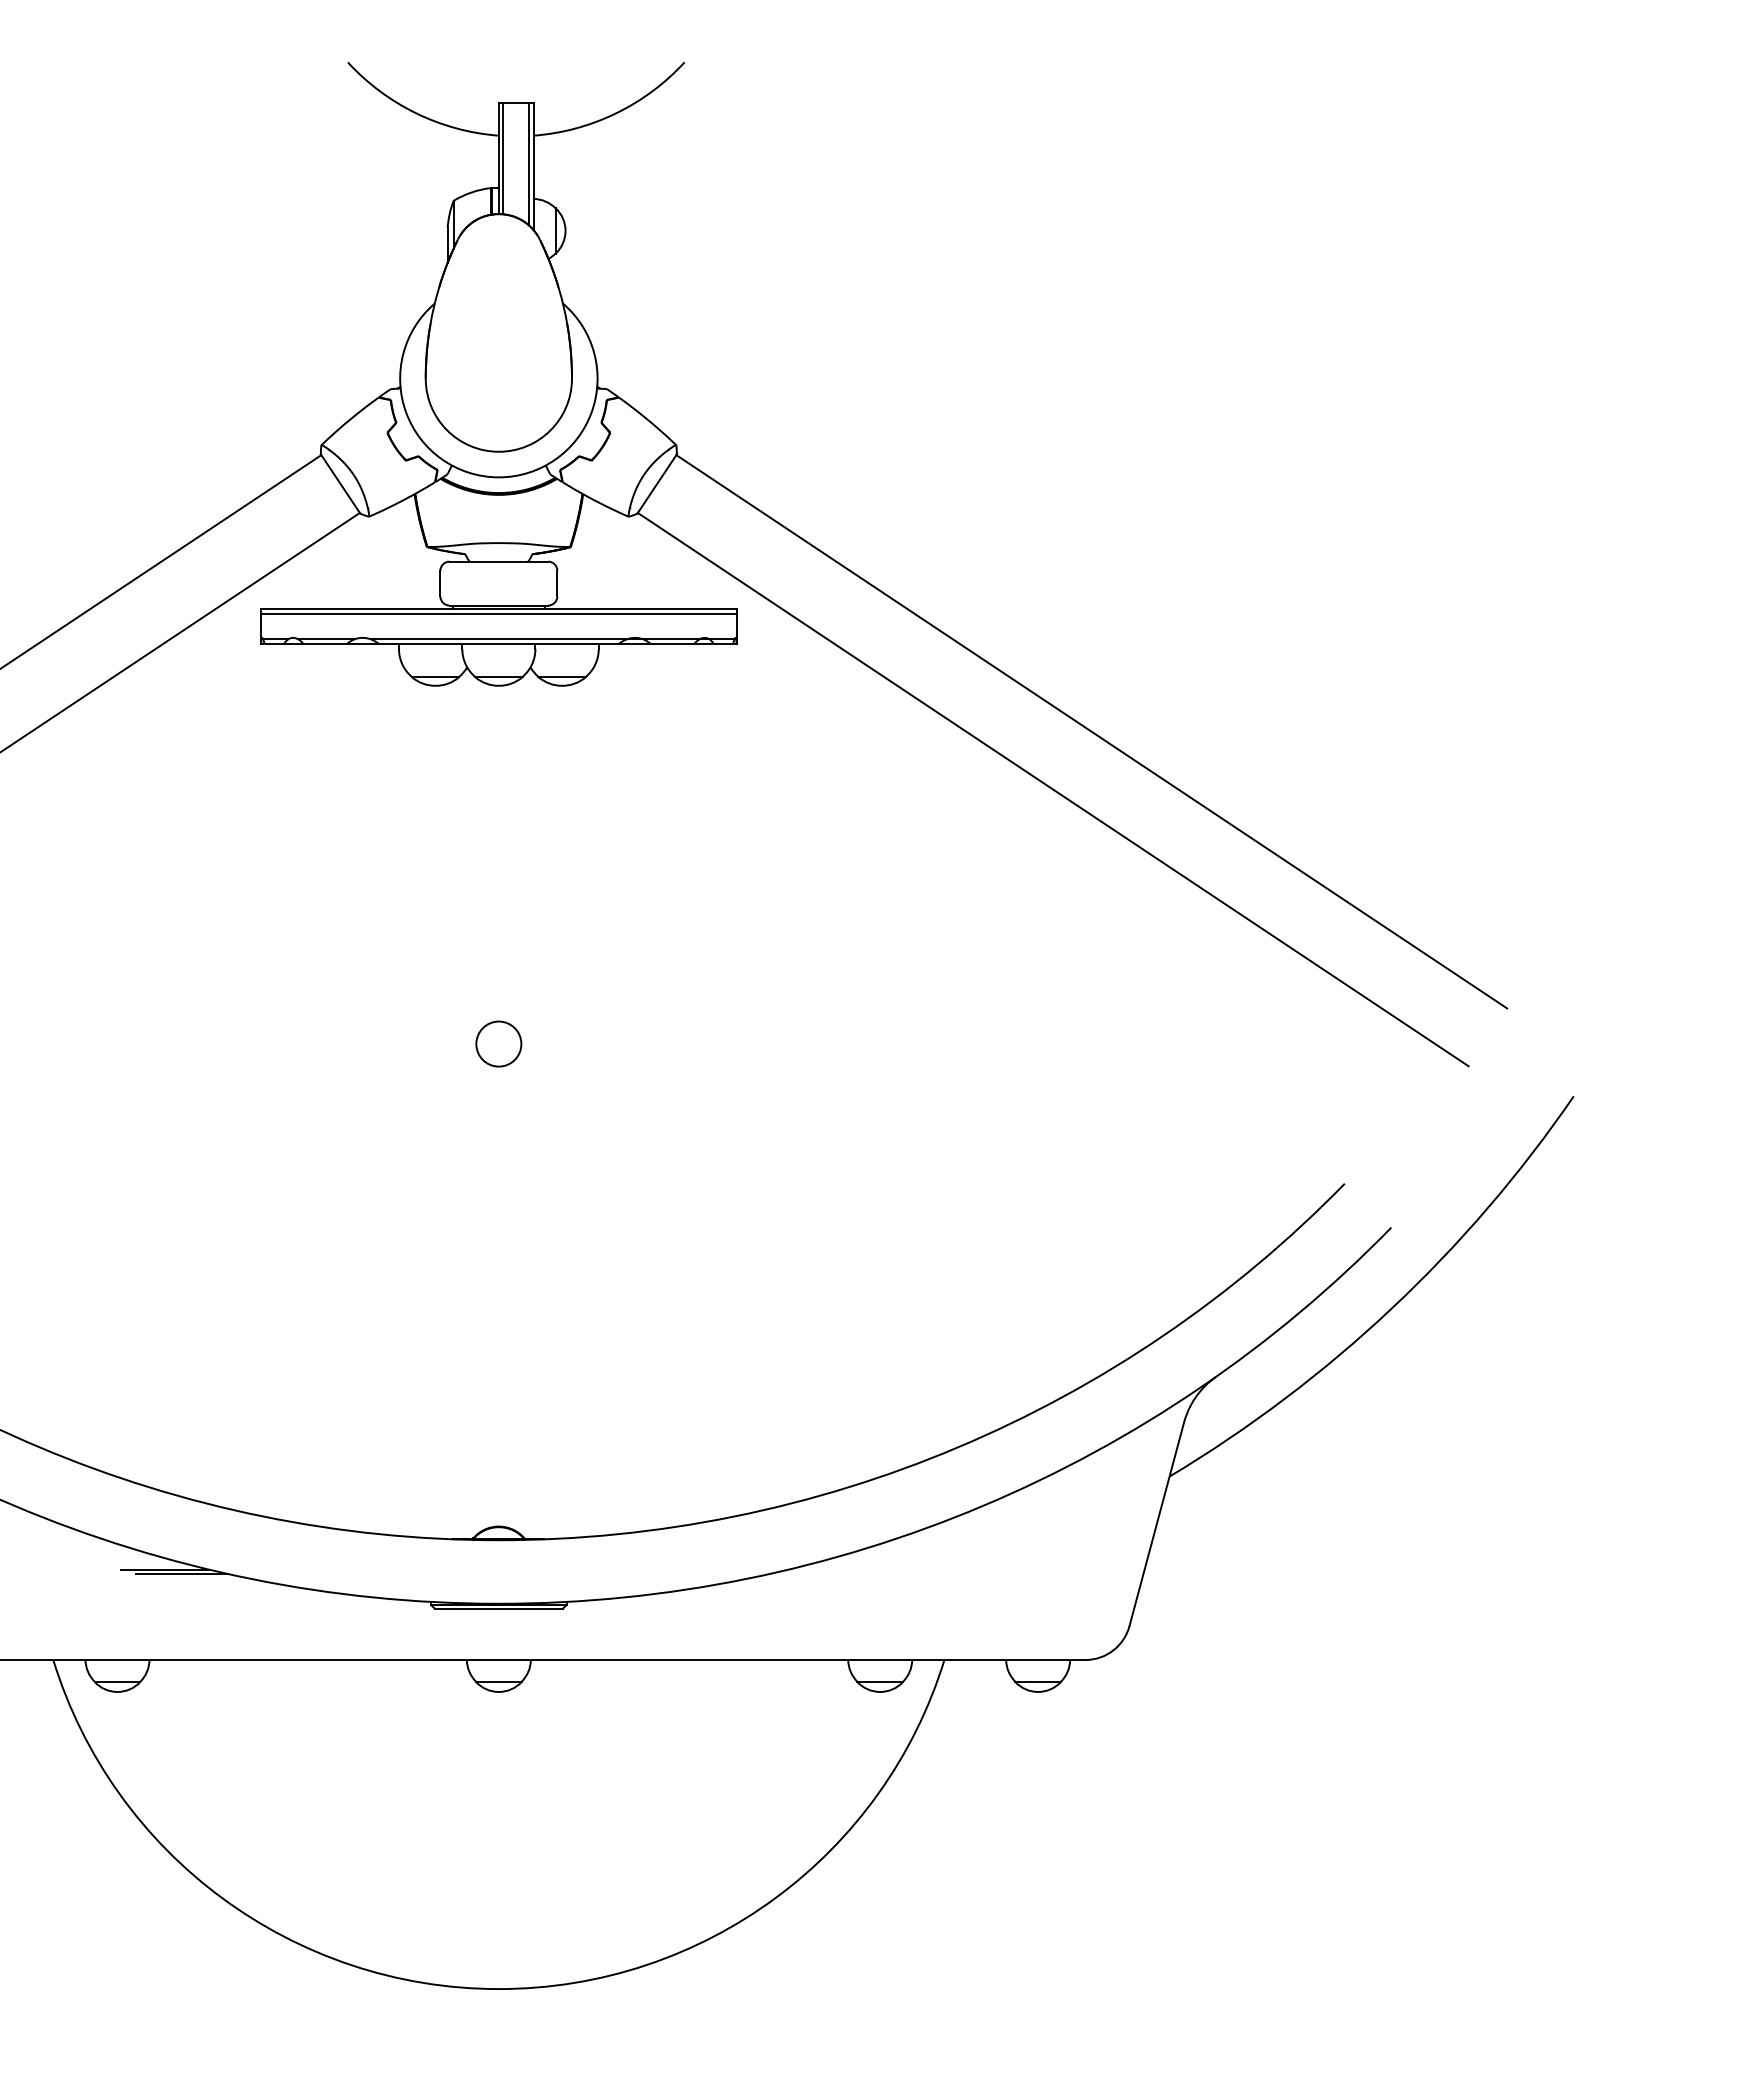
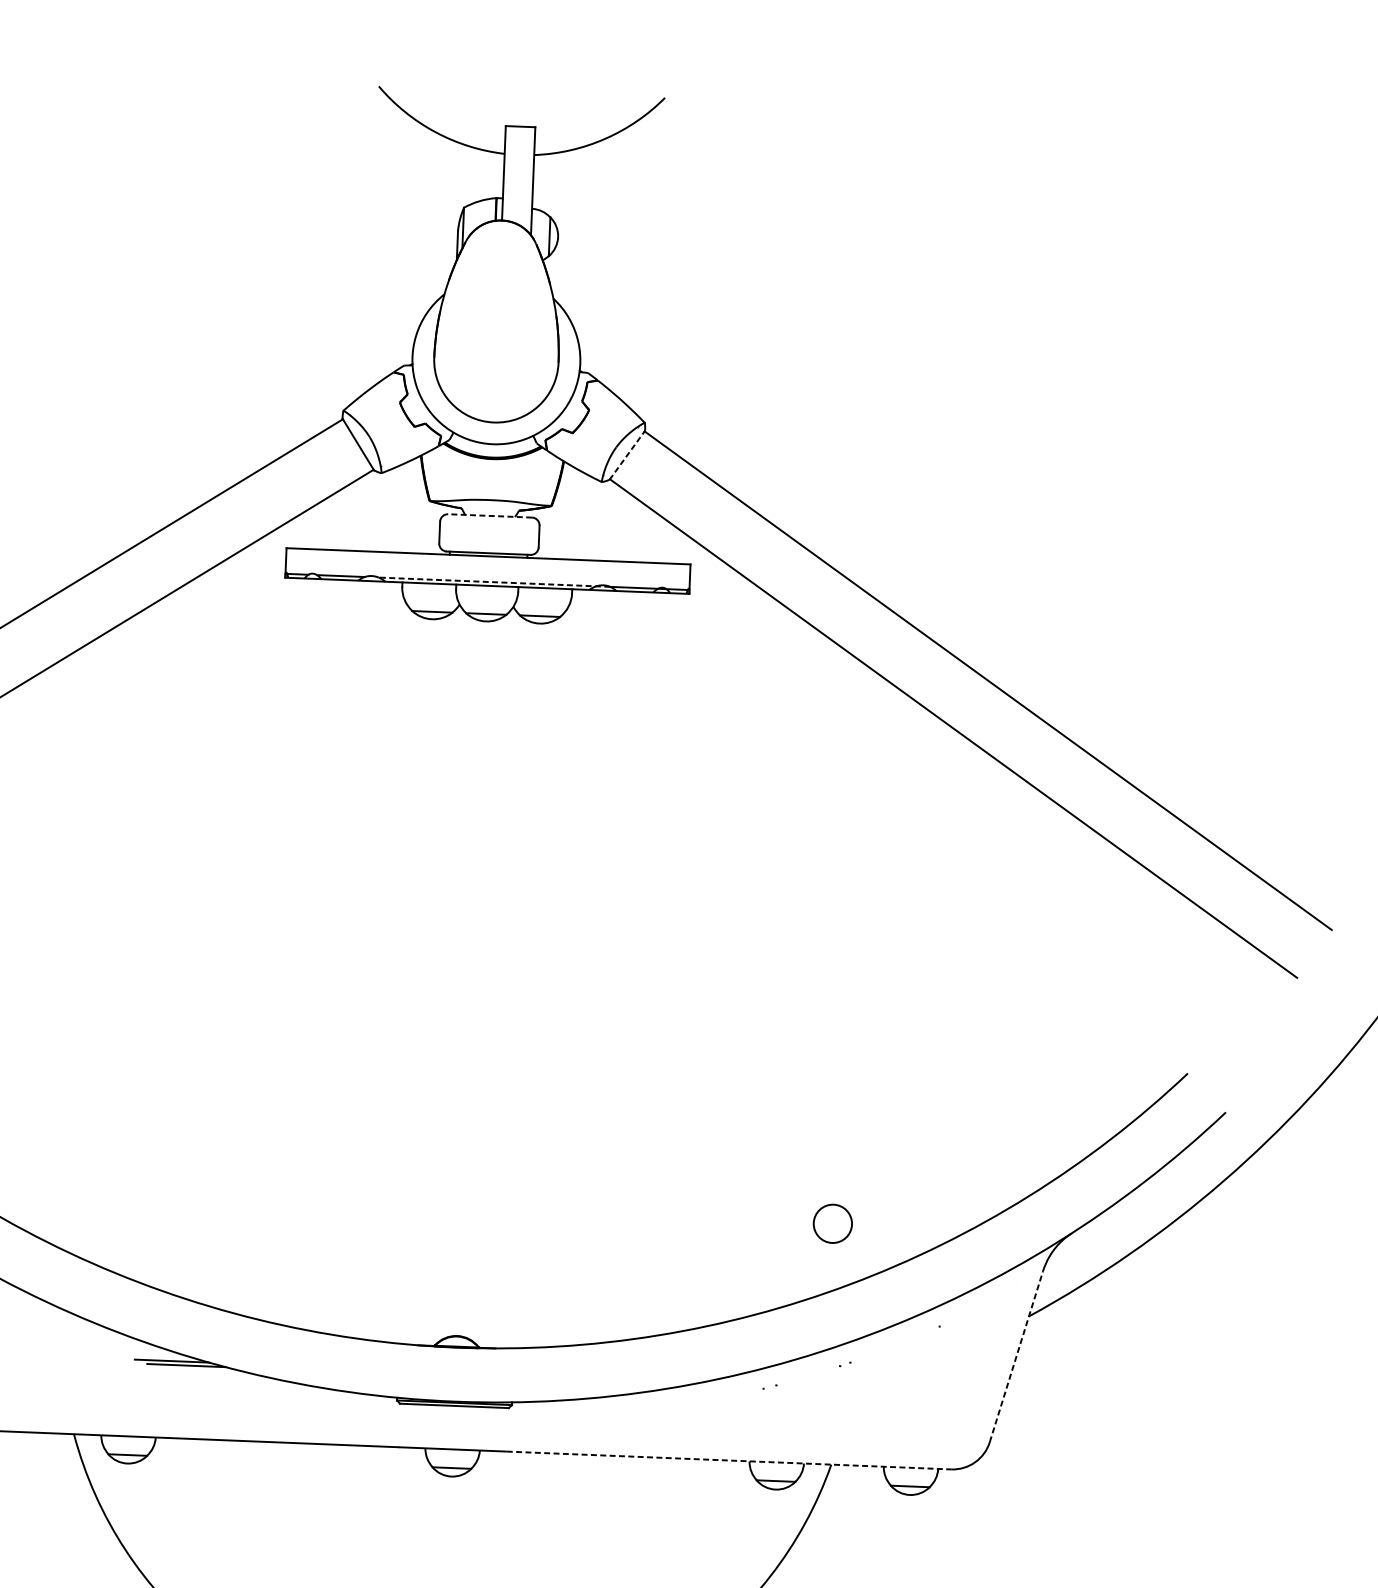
line: (503, 158) -> (507, 173), removed
line: (529, 163) -> (529, 178), removed
line: (657, 484) -> (627, 455), solid -> dashed
line: (498, 561) -> (489, 515), solid -> dashed
line: (498, 613) -> (488, 559), removed
line: (506, 639) -> (493, 582), solid -> dashed
circle: (498, 1043) -> (832, 1223), moved
line: (1156, 1523) -> (1016, 1355), solid -> dashed
line: (824, 1660) -> (729, 1460), solid -> dashed

